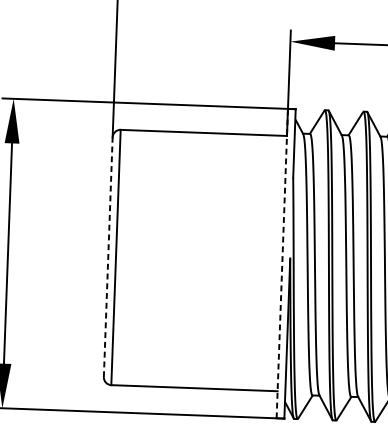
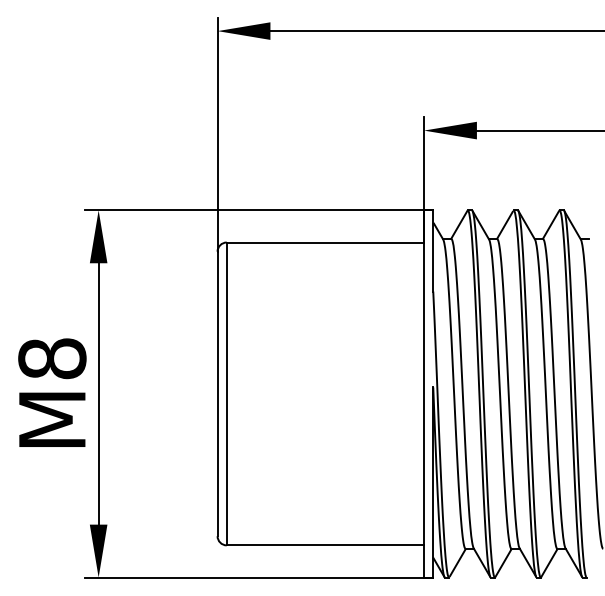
line: (108, 256) -> (217, 393), dashed -> solid
line: (282, 263) -> (424, 393), dashed -> solid

